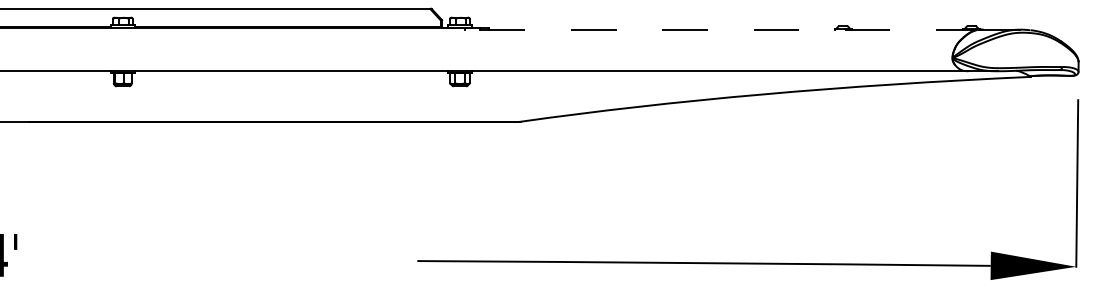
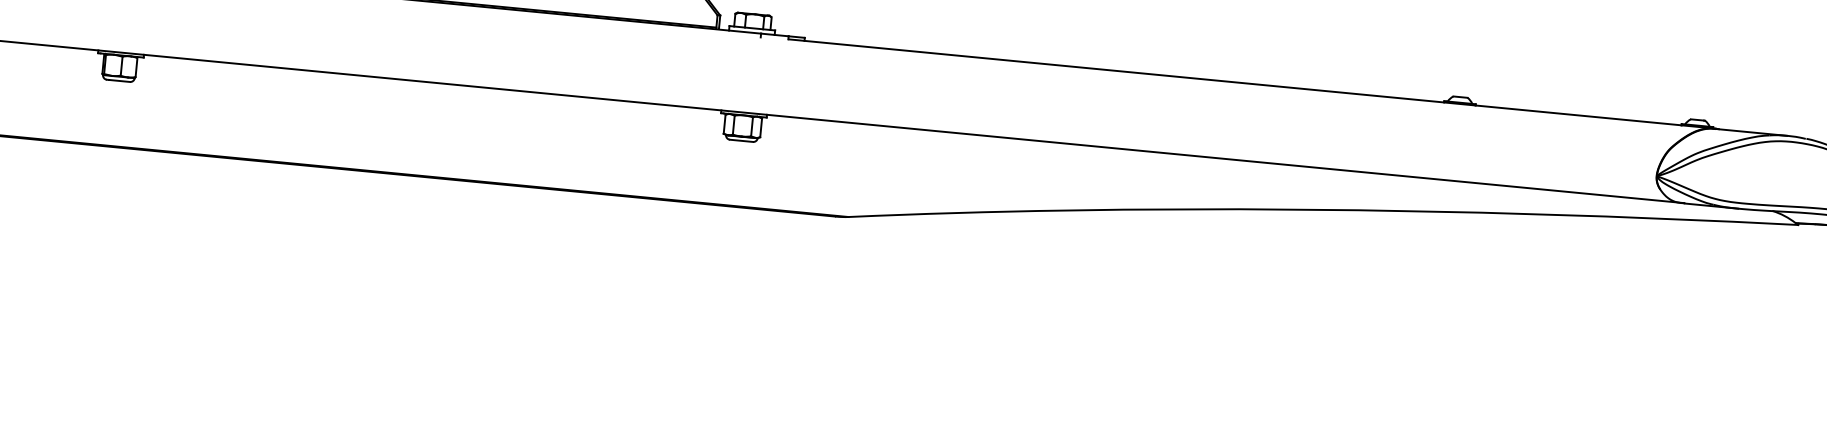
line: (730, 29) -> (1251, 83), dashed -> solid

